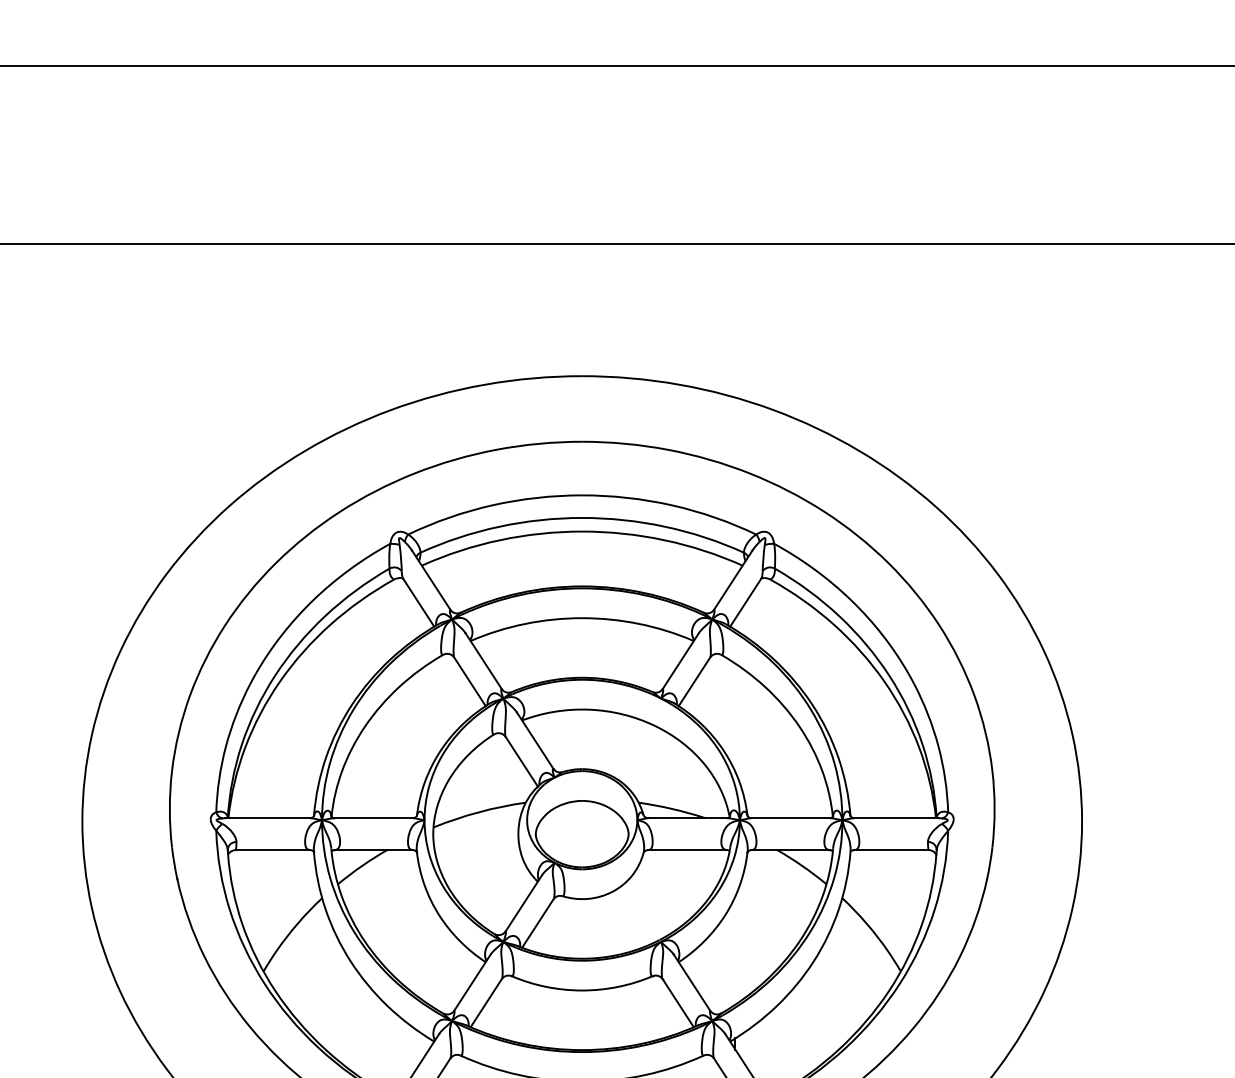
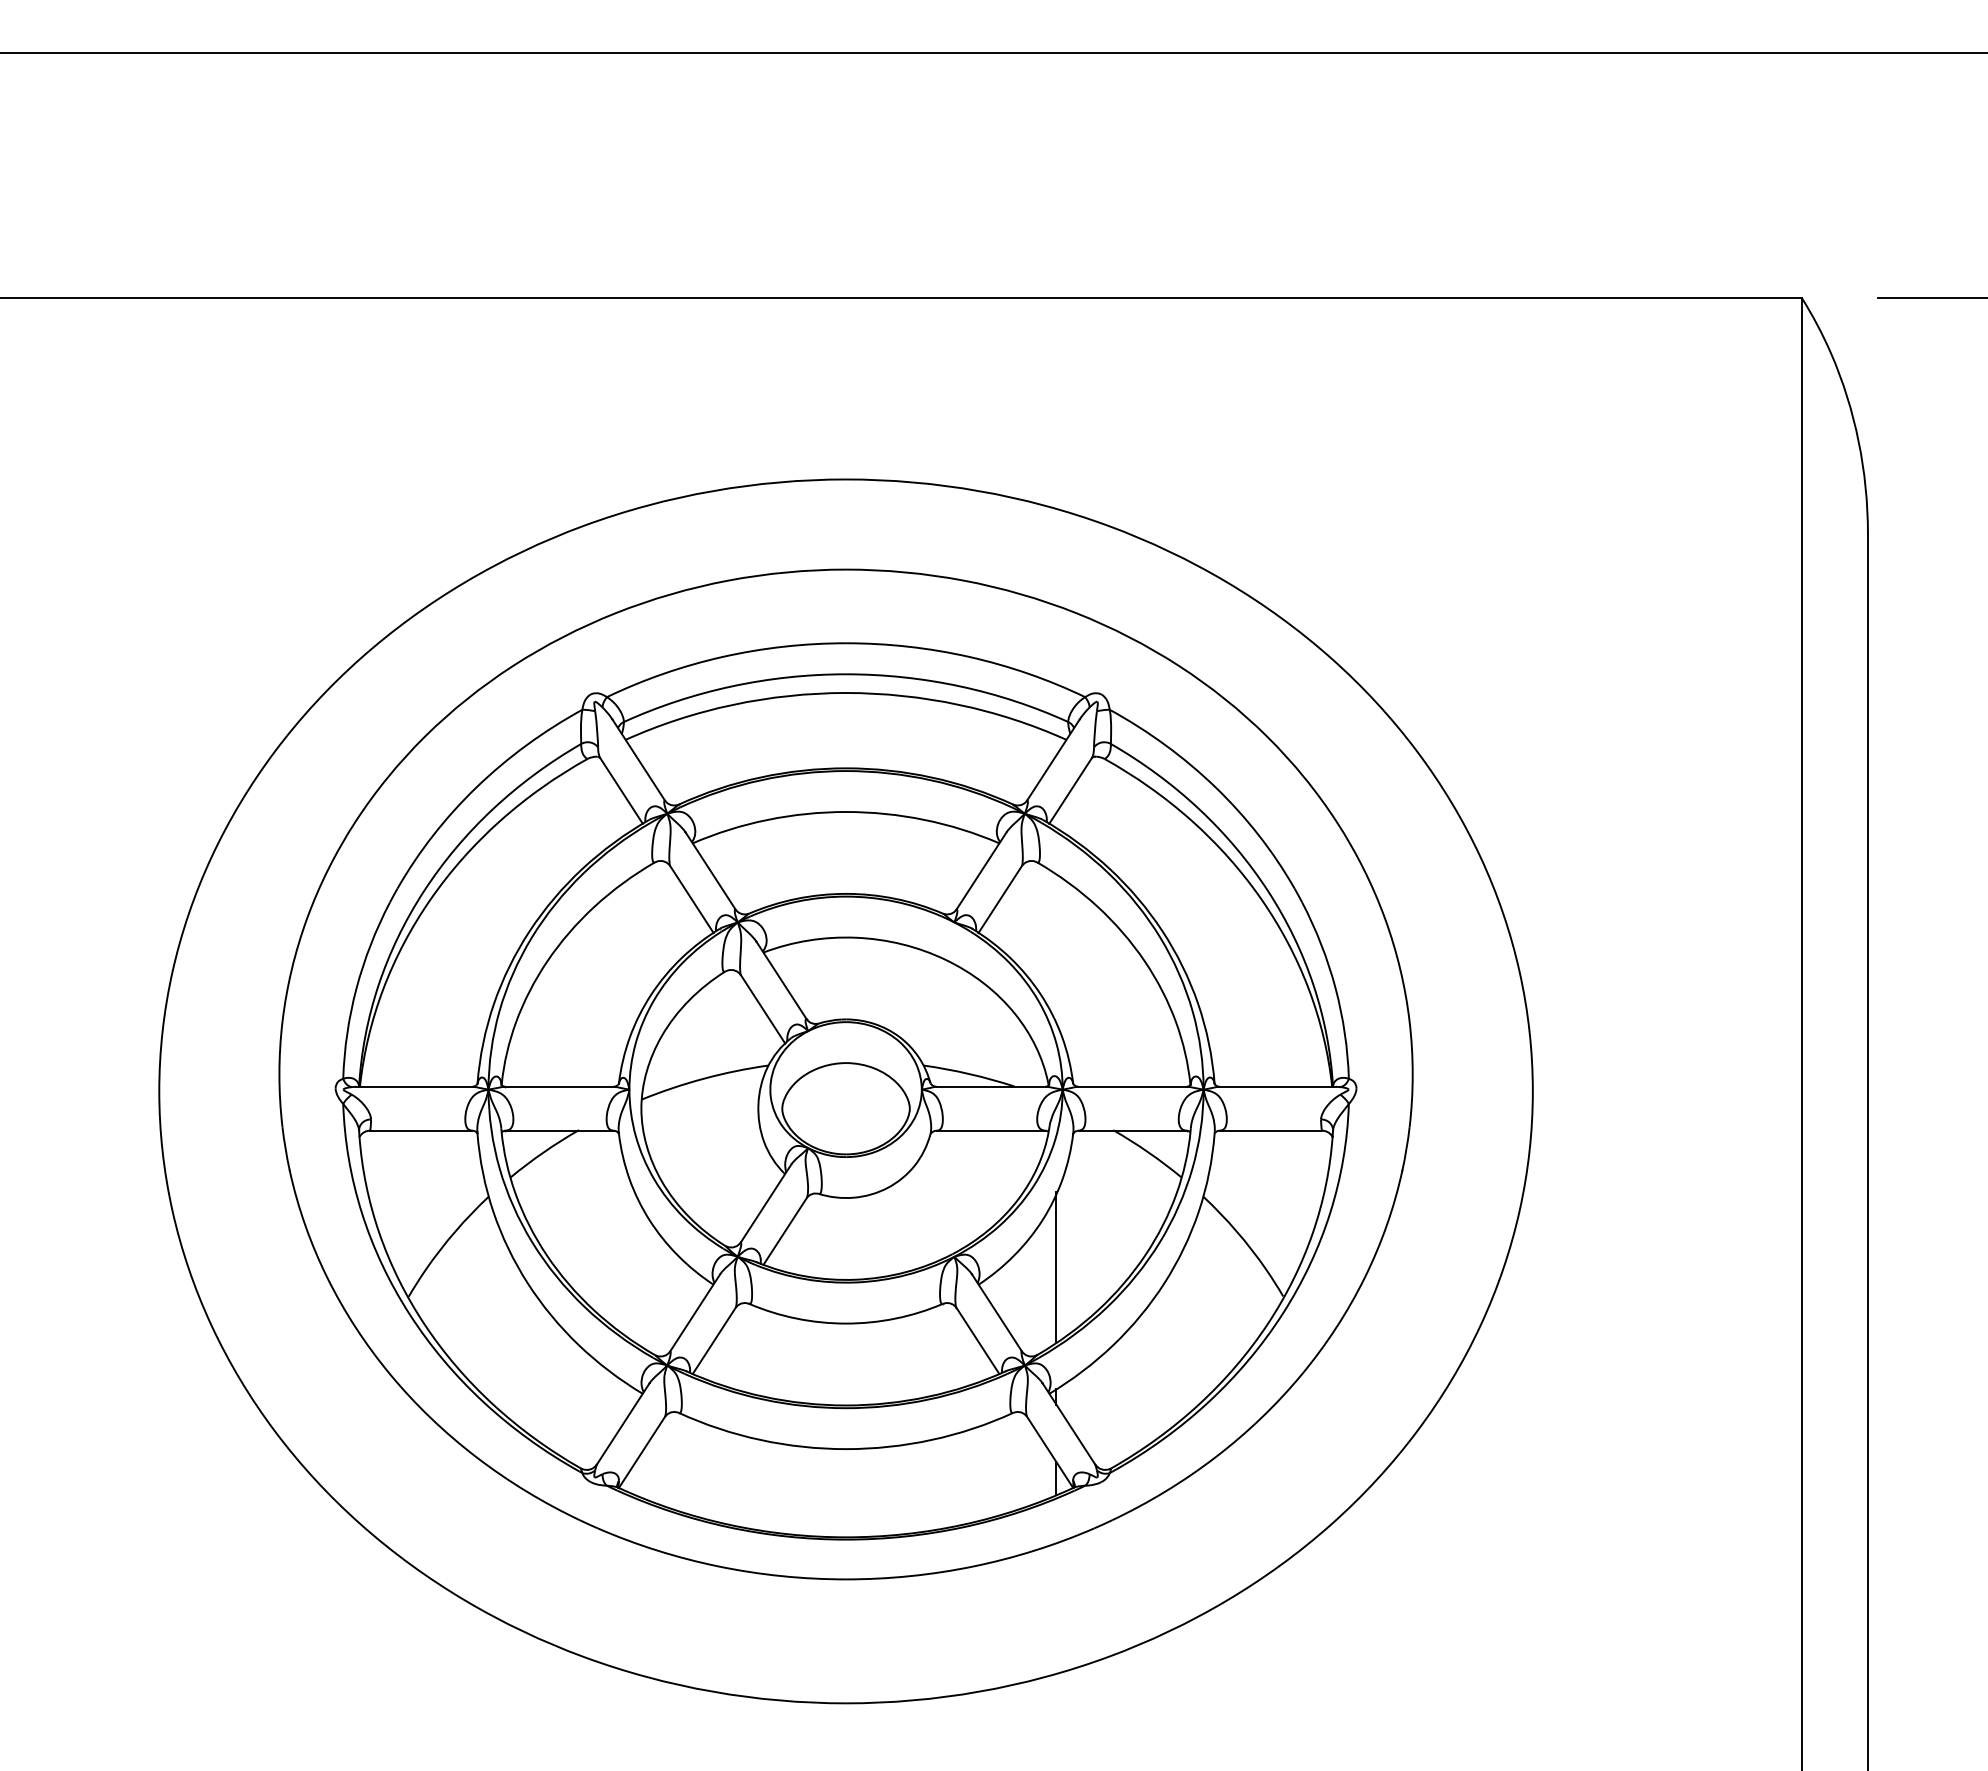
line: (735, 949) -> (1056, 1267), added

